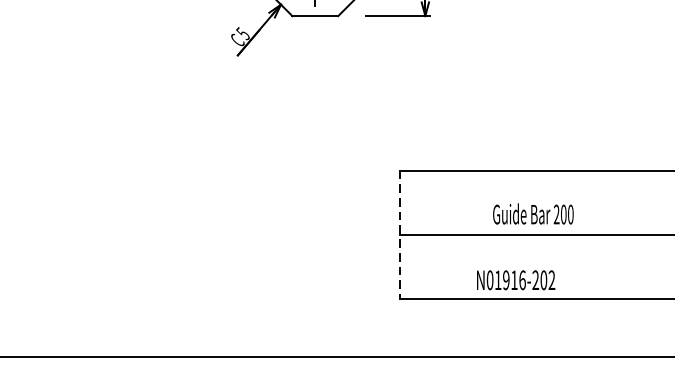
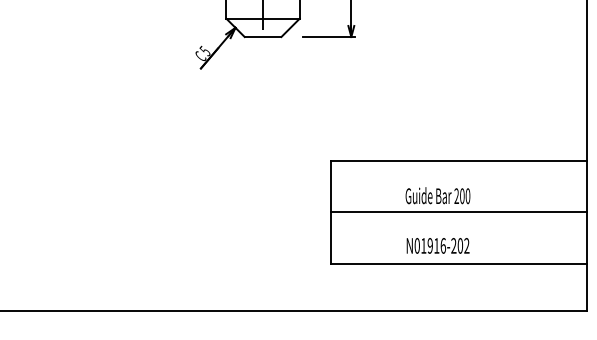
line: (399, 234) -> (330, 212), dashed -> solid
text: (515, 279) -> (437, 245), moved

